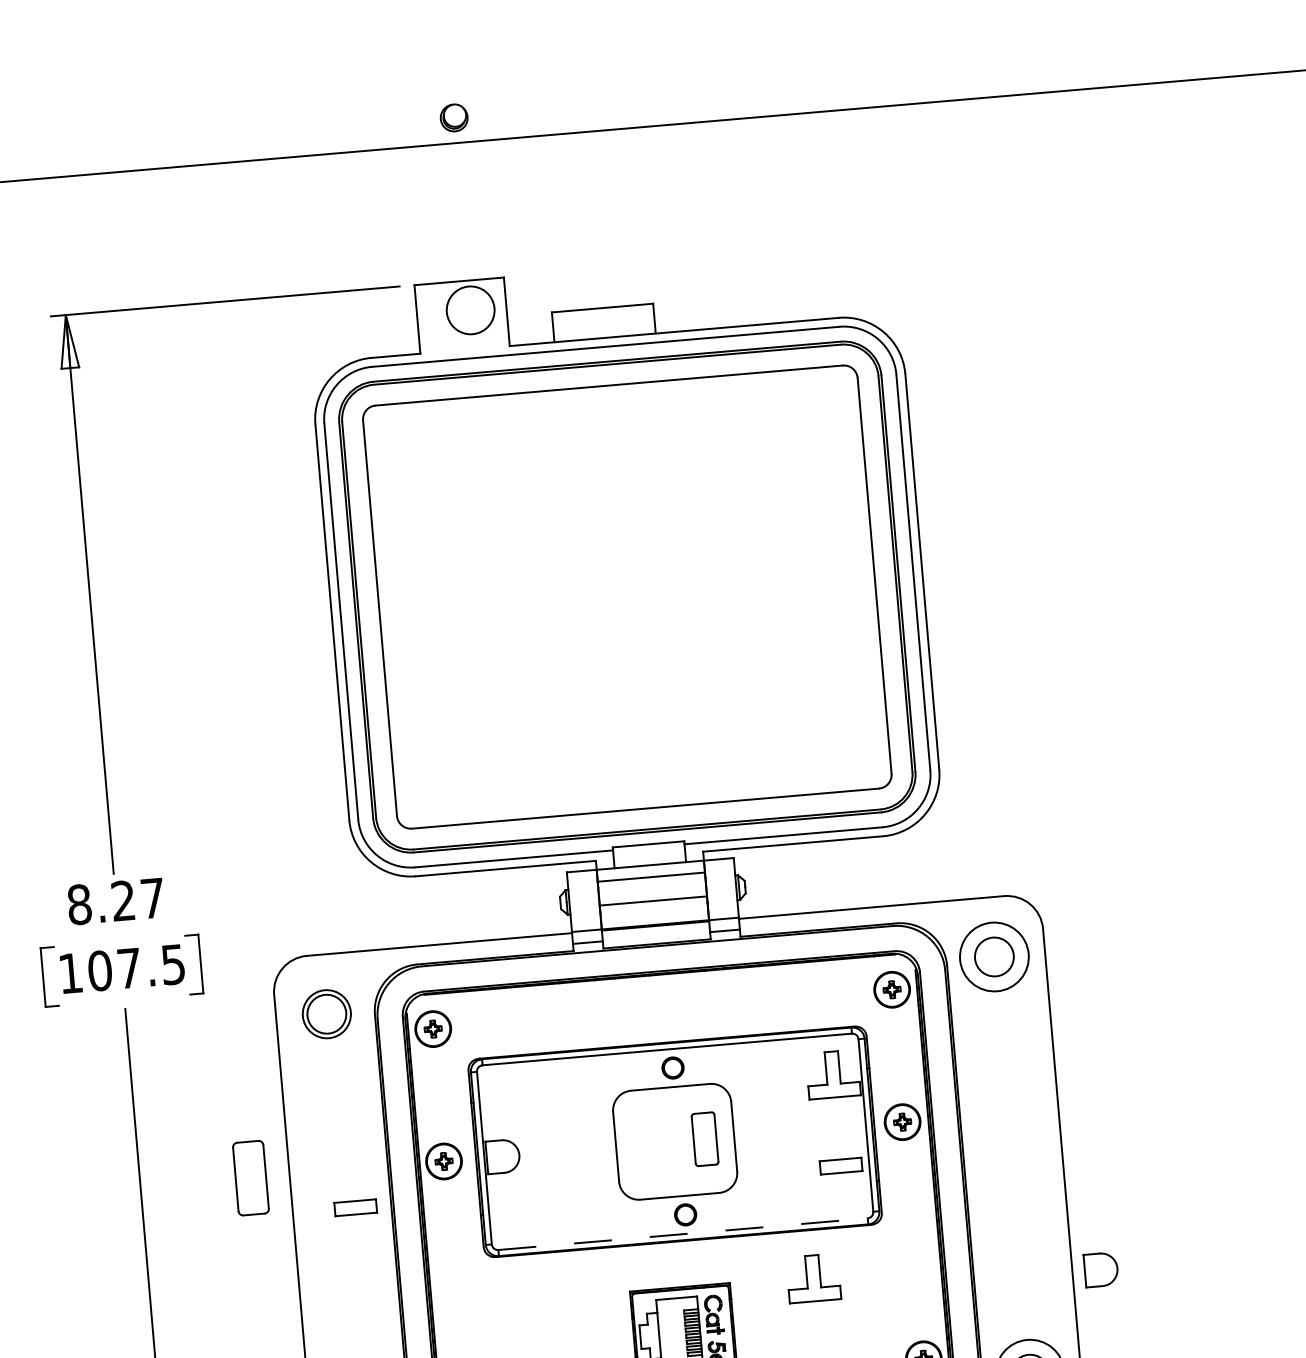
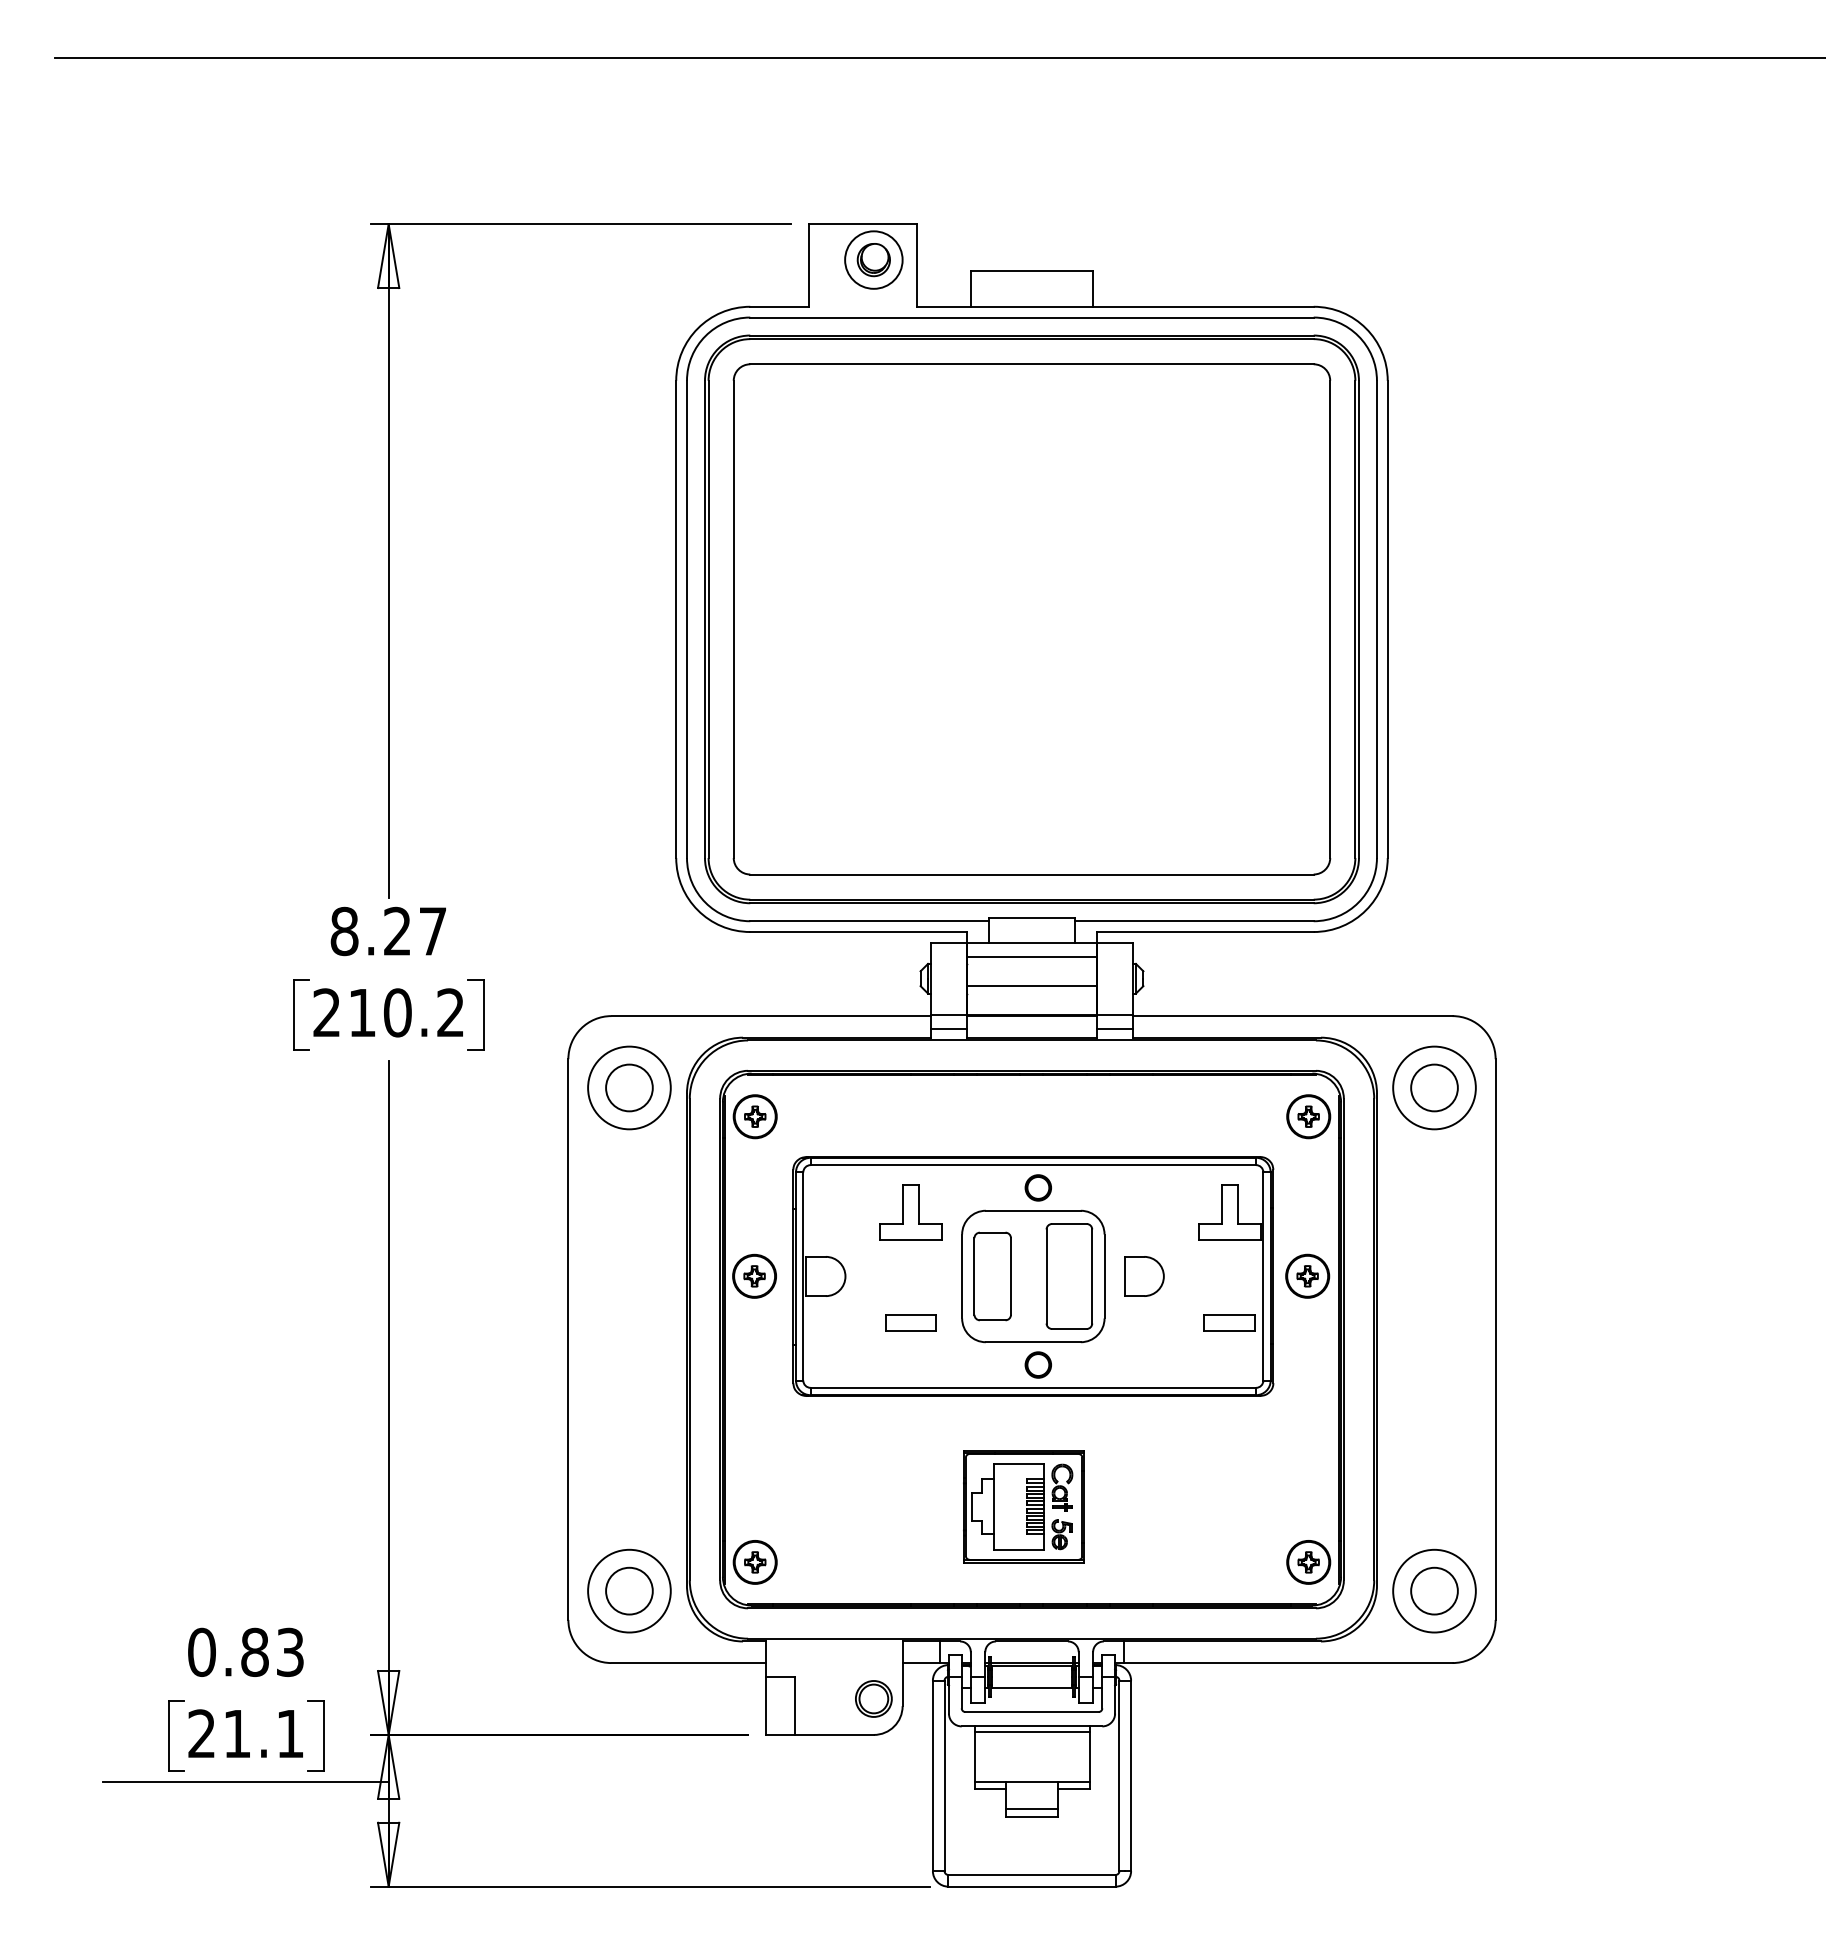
part: (453, 118) -> (873, 260), moved
text: (121, 968) -> (388, 1012), 107.5 -> 210.2
circle: (326, 1013) -> (629, 1087), size x1.43
part: (705, 1139) -> (1069, 1276), size x1.67
part: (250, 1178) -> (992, 1276), moved
part: (355, 1207) -> (910, 1322), moved
line: (683, 1233) -> (1033, 1387), dashed -> solid
part: (1101, 1269) -> (1144, 1276), moved
part: (813, 1278) -> (910, 1212), moved

